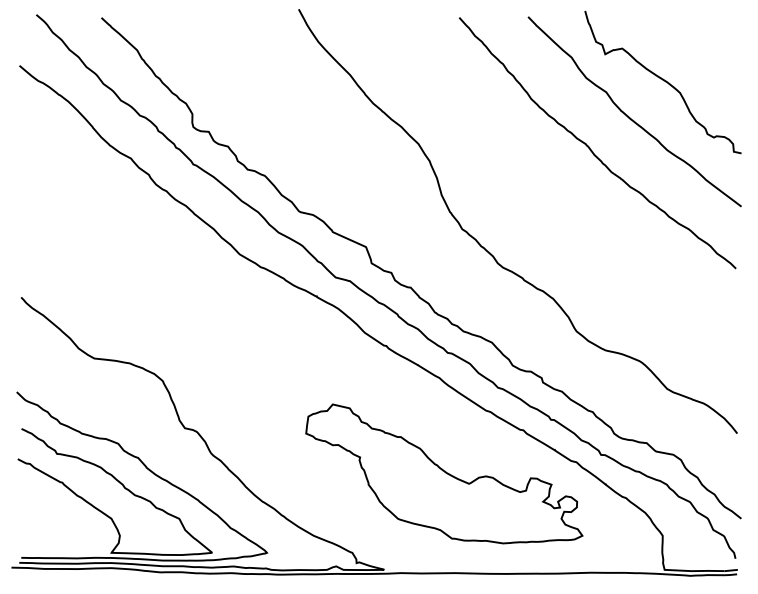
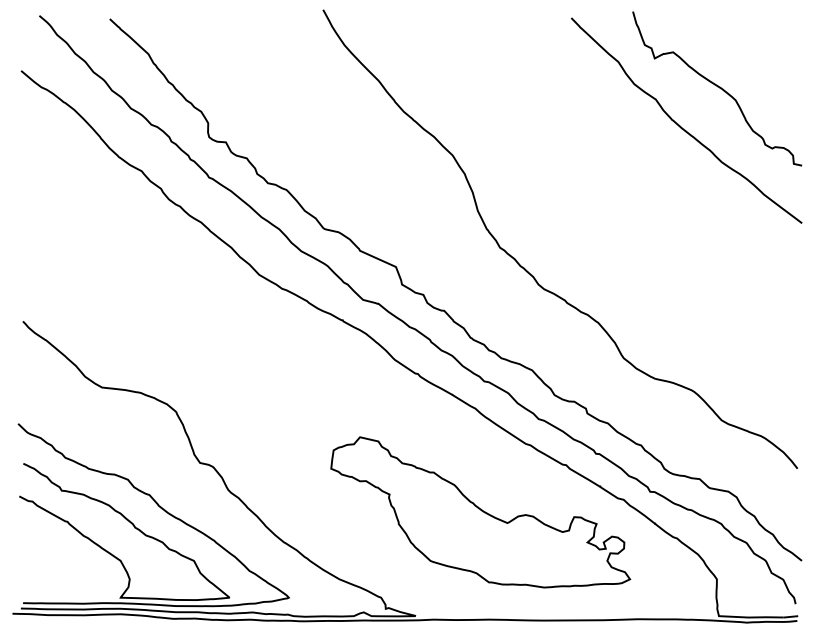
curve: (591, 148) -> (639, 160), removed

